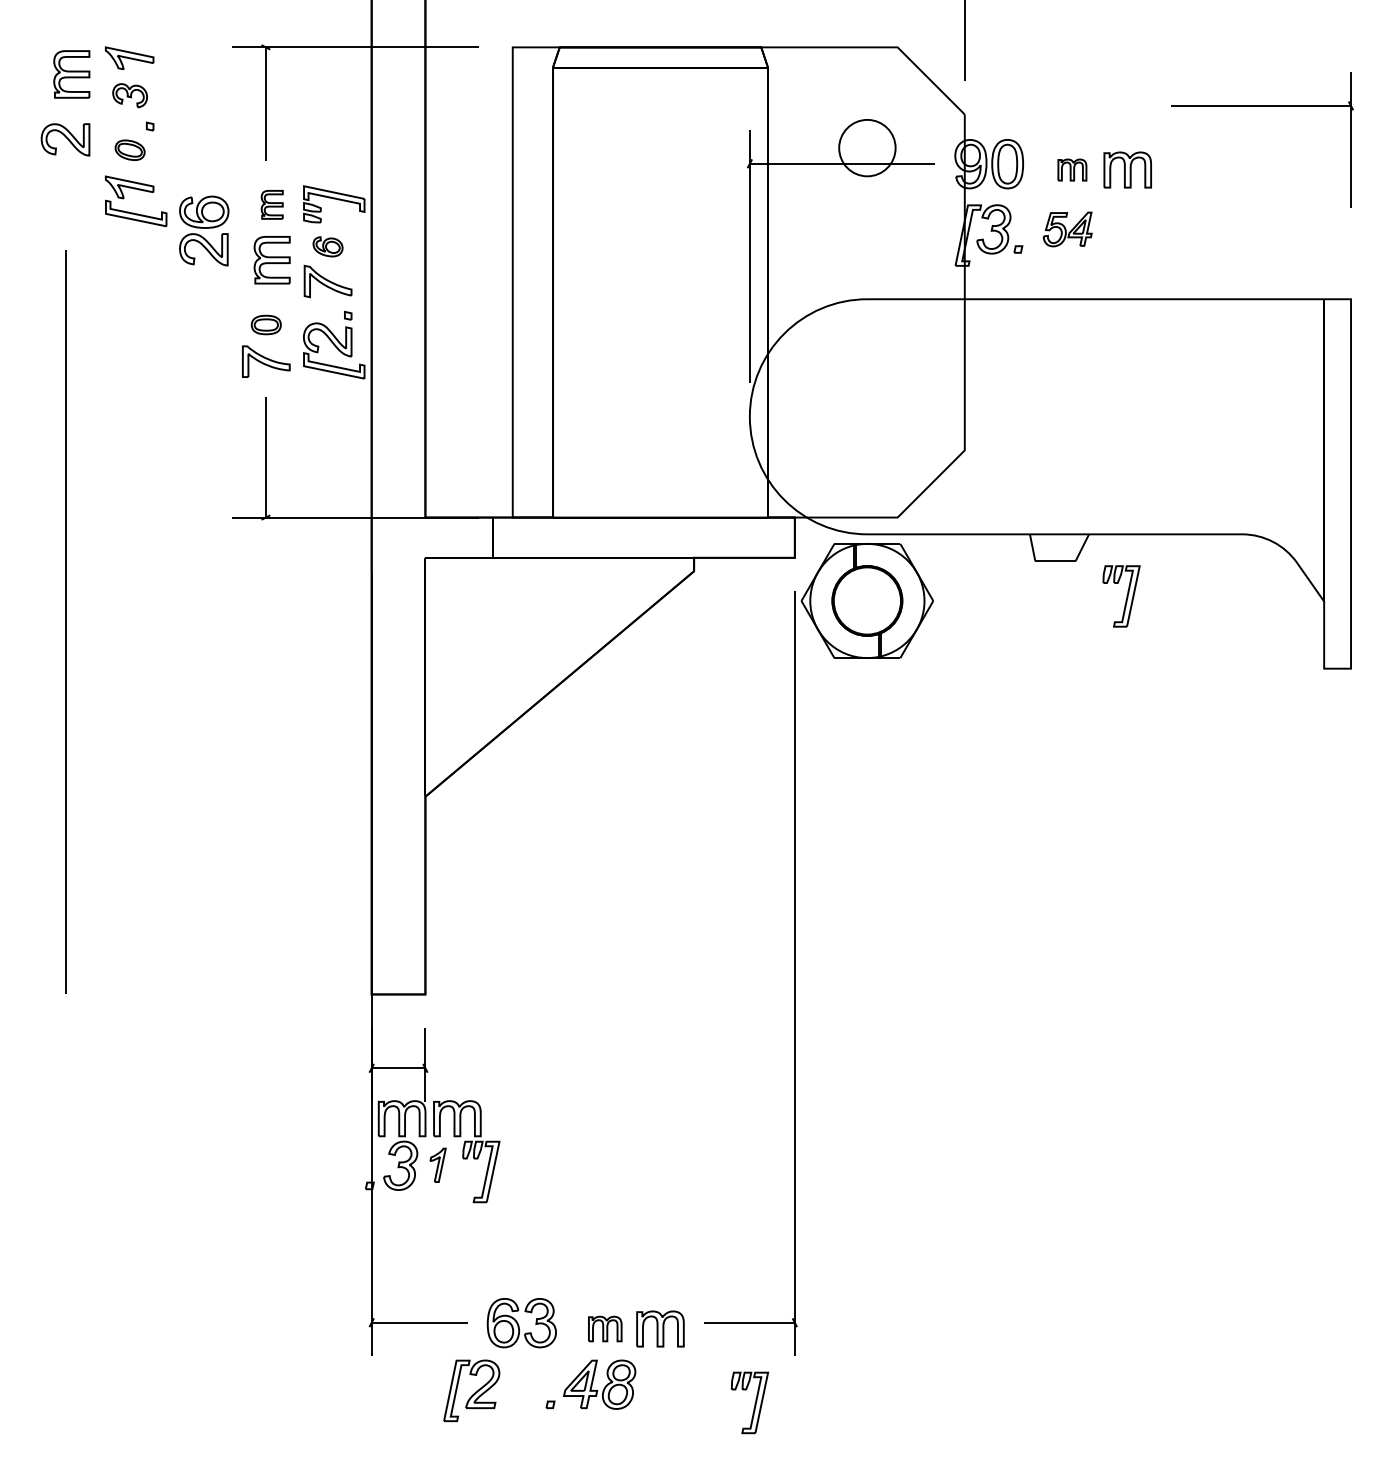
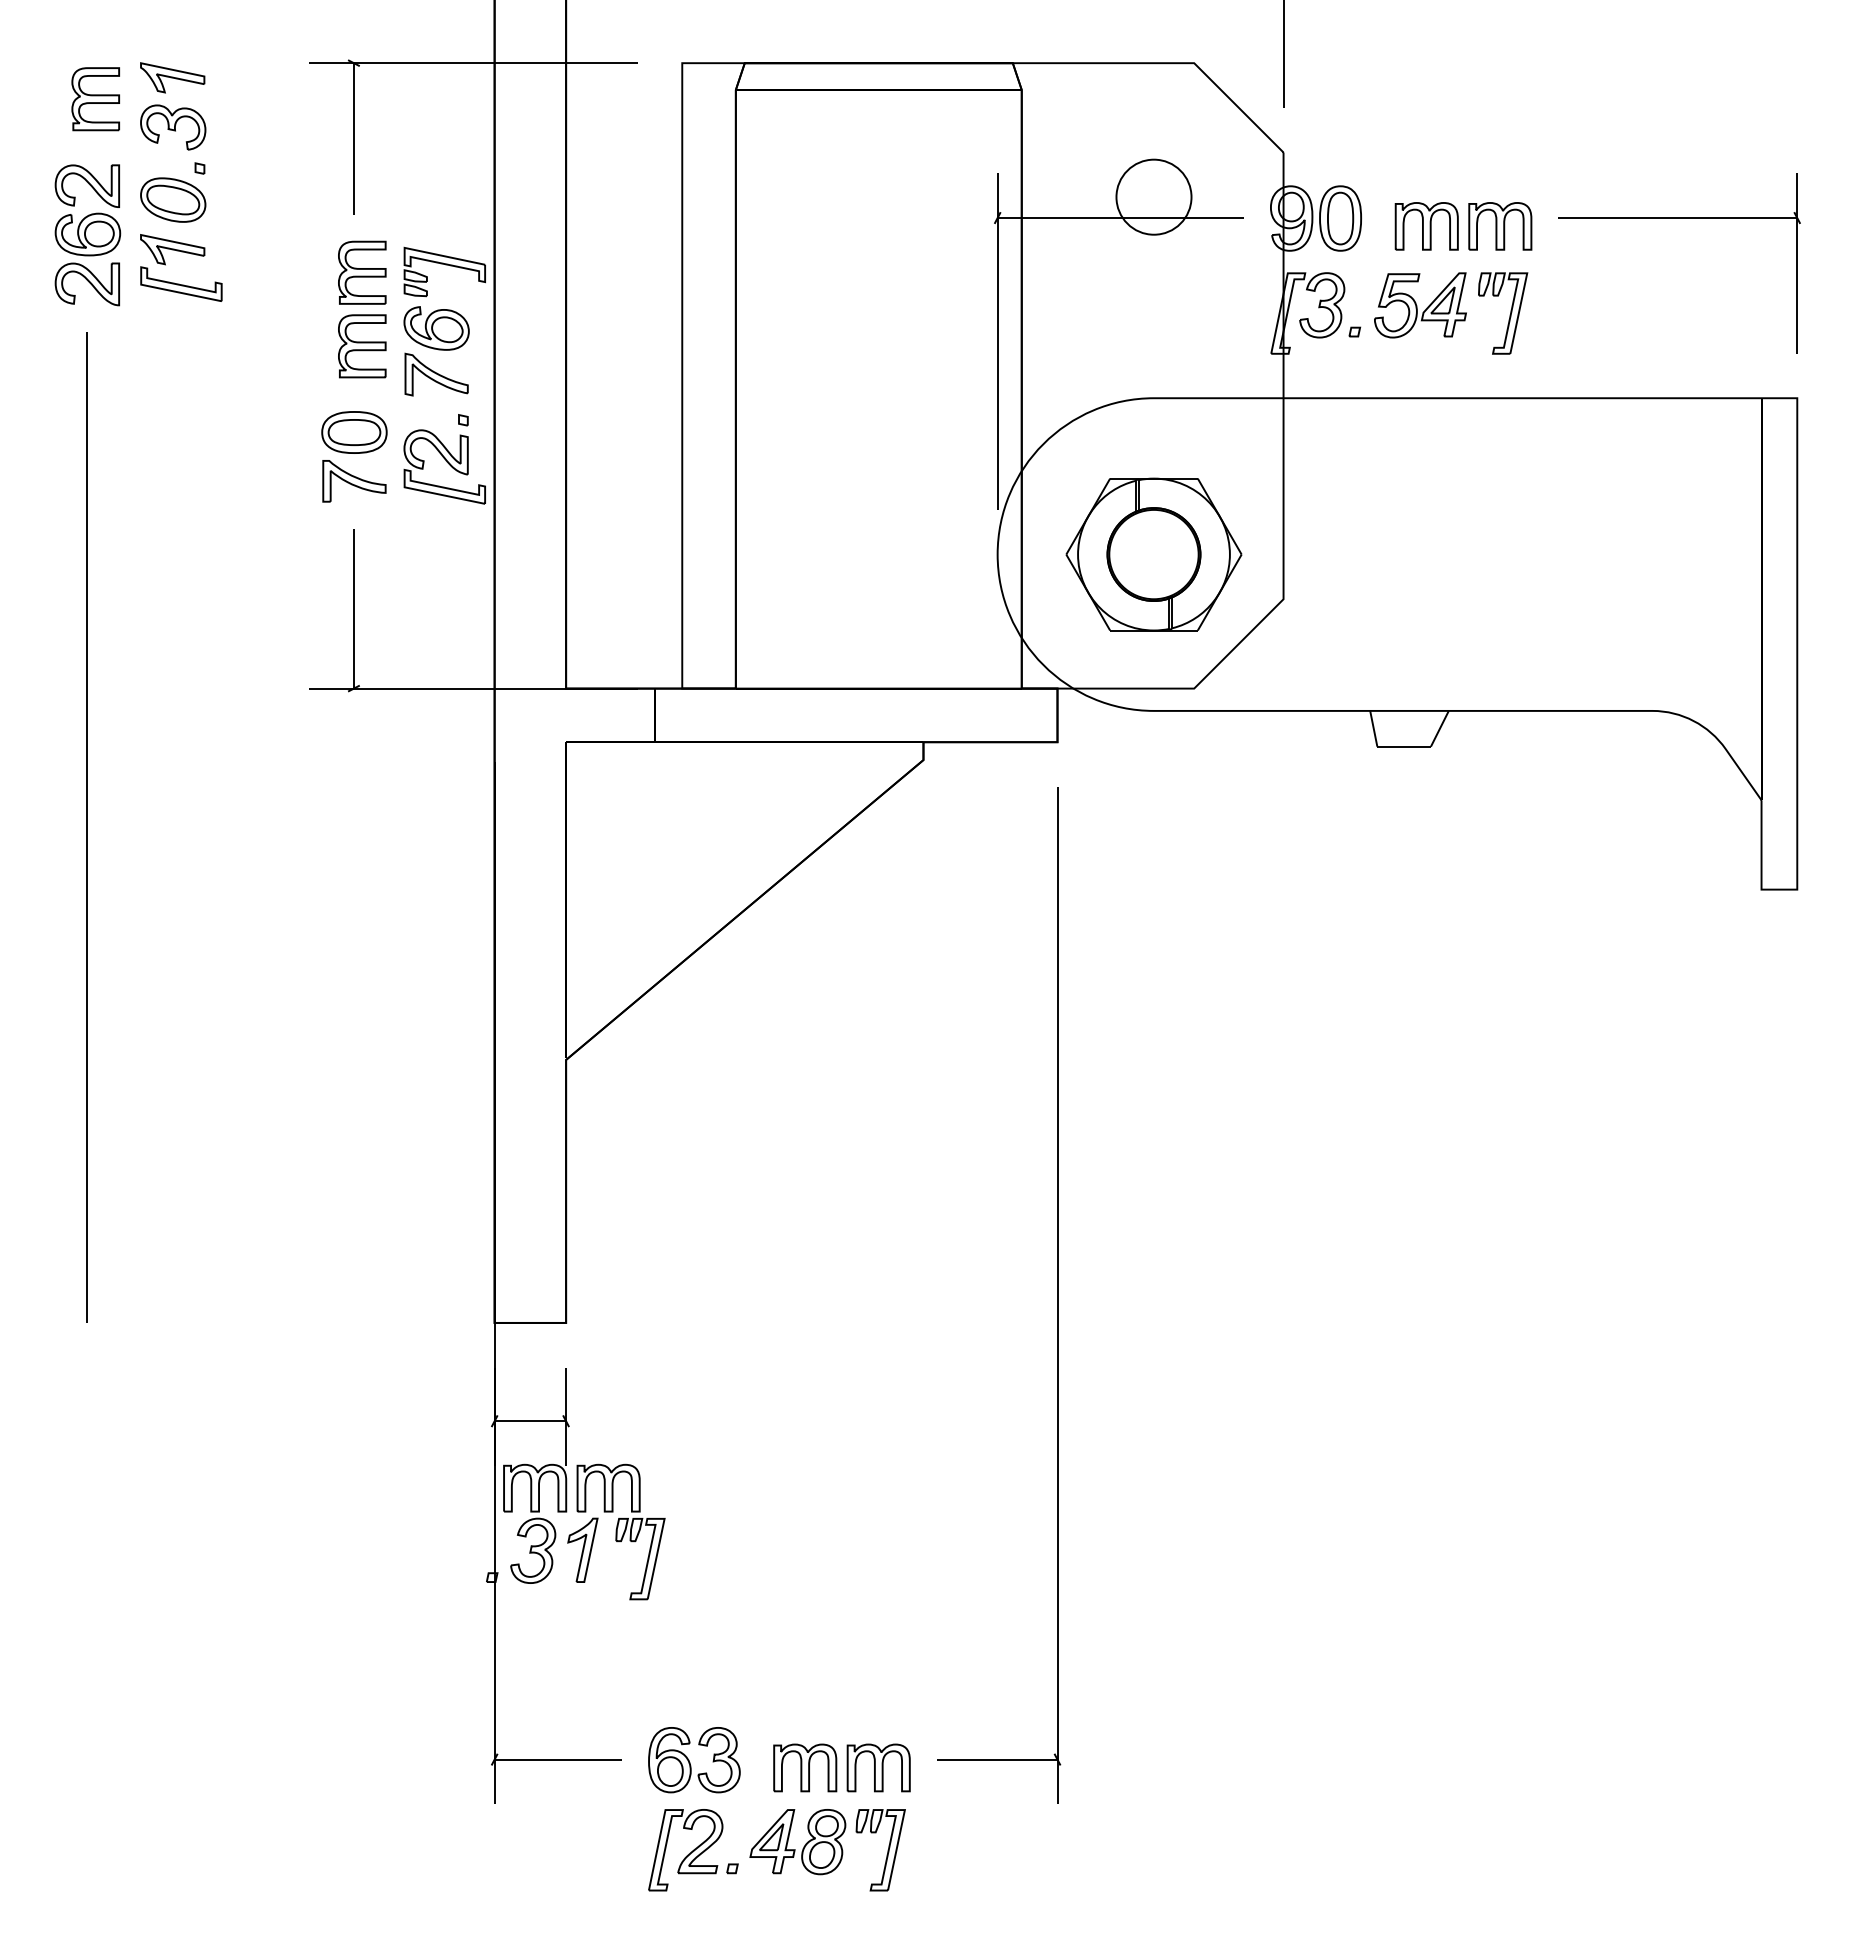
part: (130, 95) -> (173, 127), size x1.43
part: (1262, 106) -> (1679, 218), moved
part: (130, 149) -> (173, 199), size x1.67
part: (1072, 170) -> (1426, 226), size x1.67
part: (272, 204) -> (362, 272), size x1.67
part: (1067, 229) -> (1420, 305), size x1.43
part: (203, 231) -> (87, 259), moved
part: (327, 246) -> (436, 328), size x1.67
part: (266, 325) -> (354, 432), size x1.67
part: (1126, 597) -> (1509, 314), moved
part: (867, 600) -> (1153, 554), moved
part: (437, 1164) -> (582, 1549), size x1.43
part: (605, 1328) -> (805, 1767), size x1.43
part: (471, 1391) -> (685, 1850), moved
part: (755, 1403) -> (887, 1850), moved

